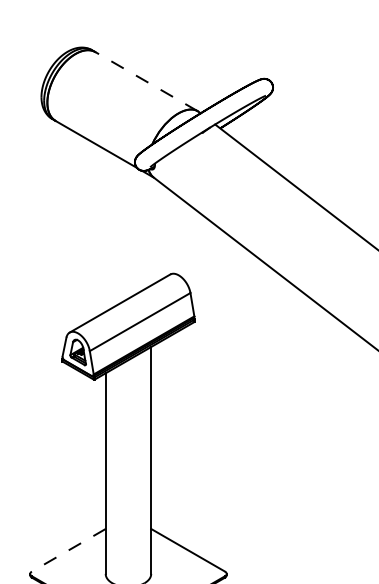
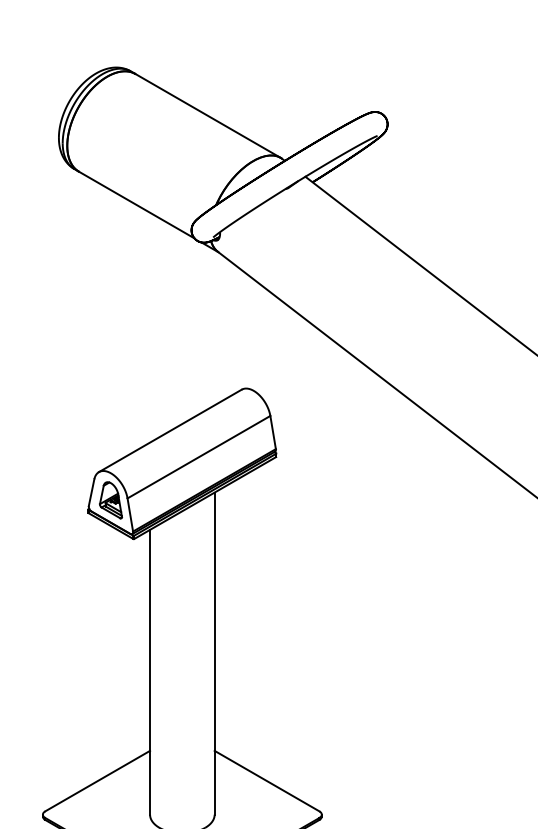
line: (146, 81) -> (207, 115), dashed -> solid
line: (68, 550) -> (97, 781), dashed -> solid

